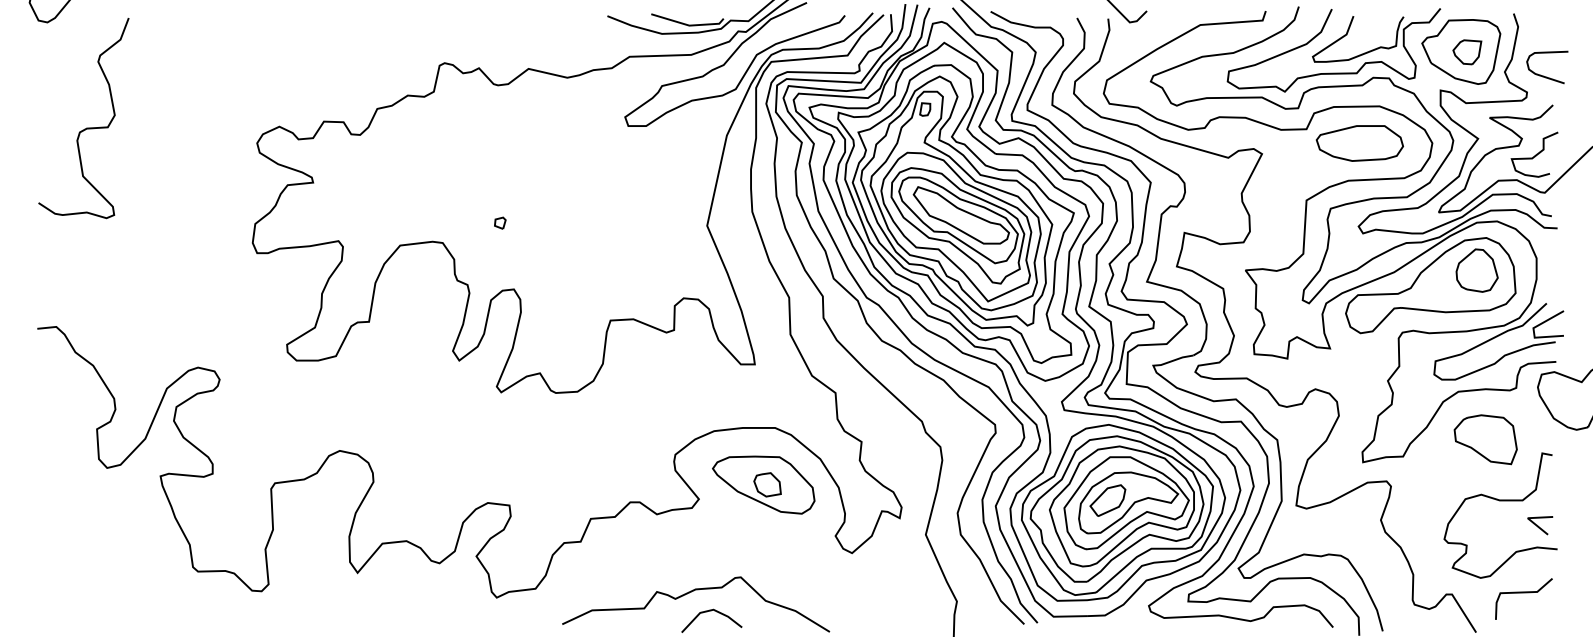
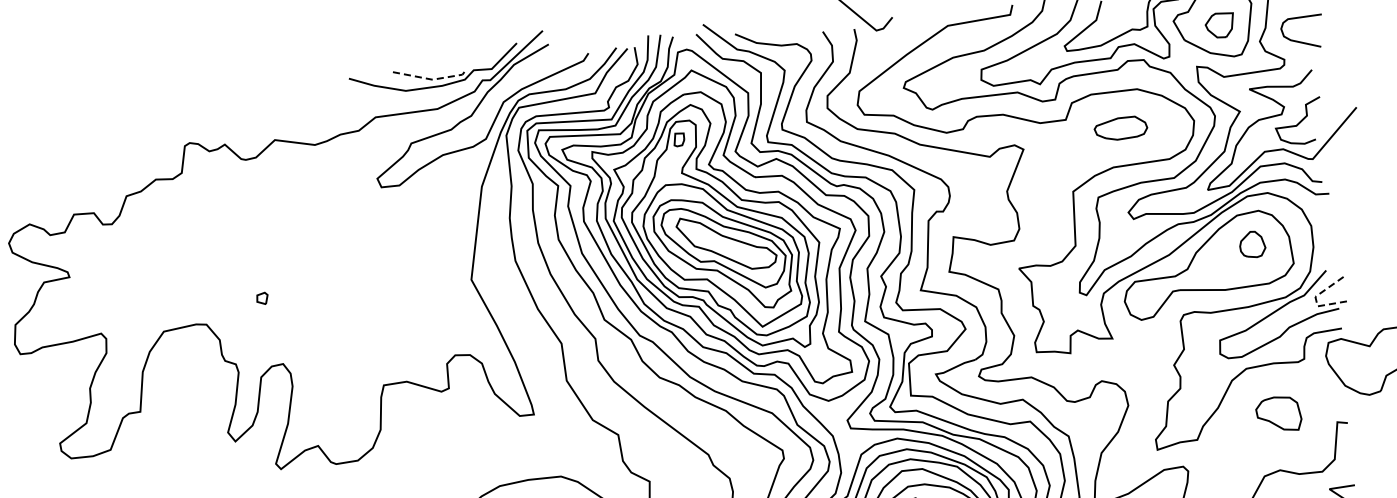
line: (689, 25) -> (432, 79), solid -> dashed
part: (1359, 143) -> (1120, 128), size x0.6
part: (1476, 270) -> (1251, 244), size x0.6
line: (1533, 330) -> (1315, 299), solid -> dashed
part: (1485, 439) -> (1278, 414), size x0.7

